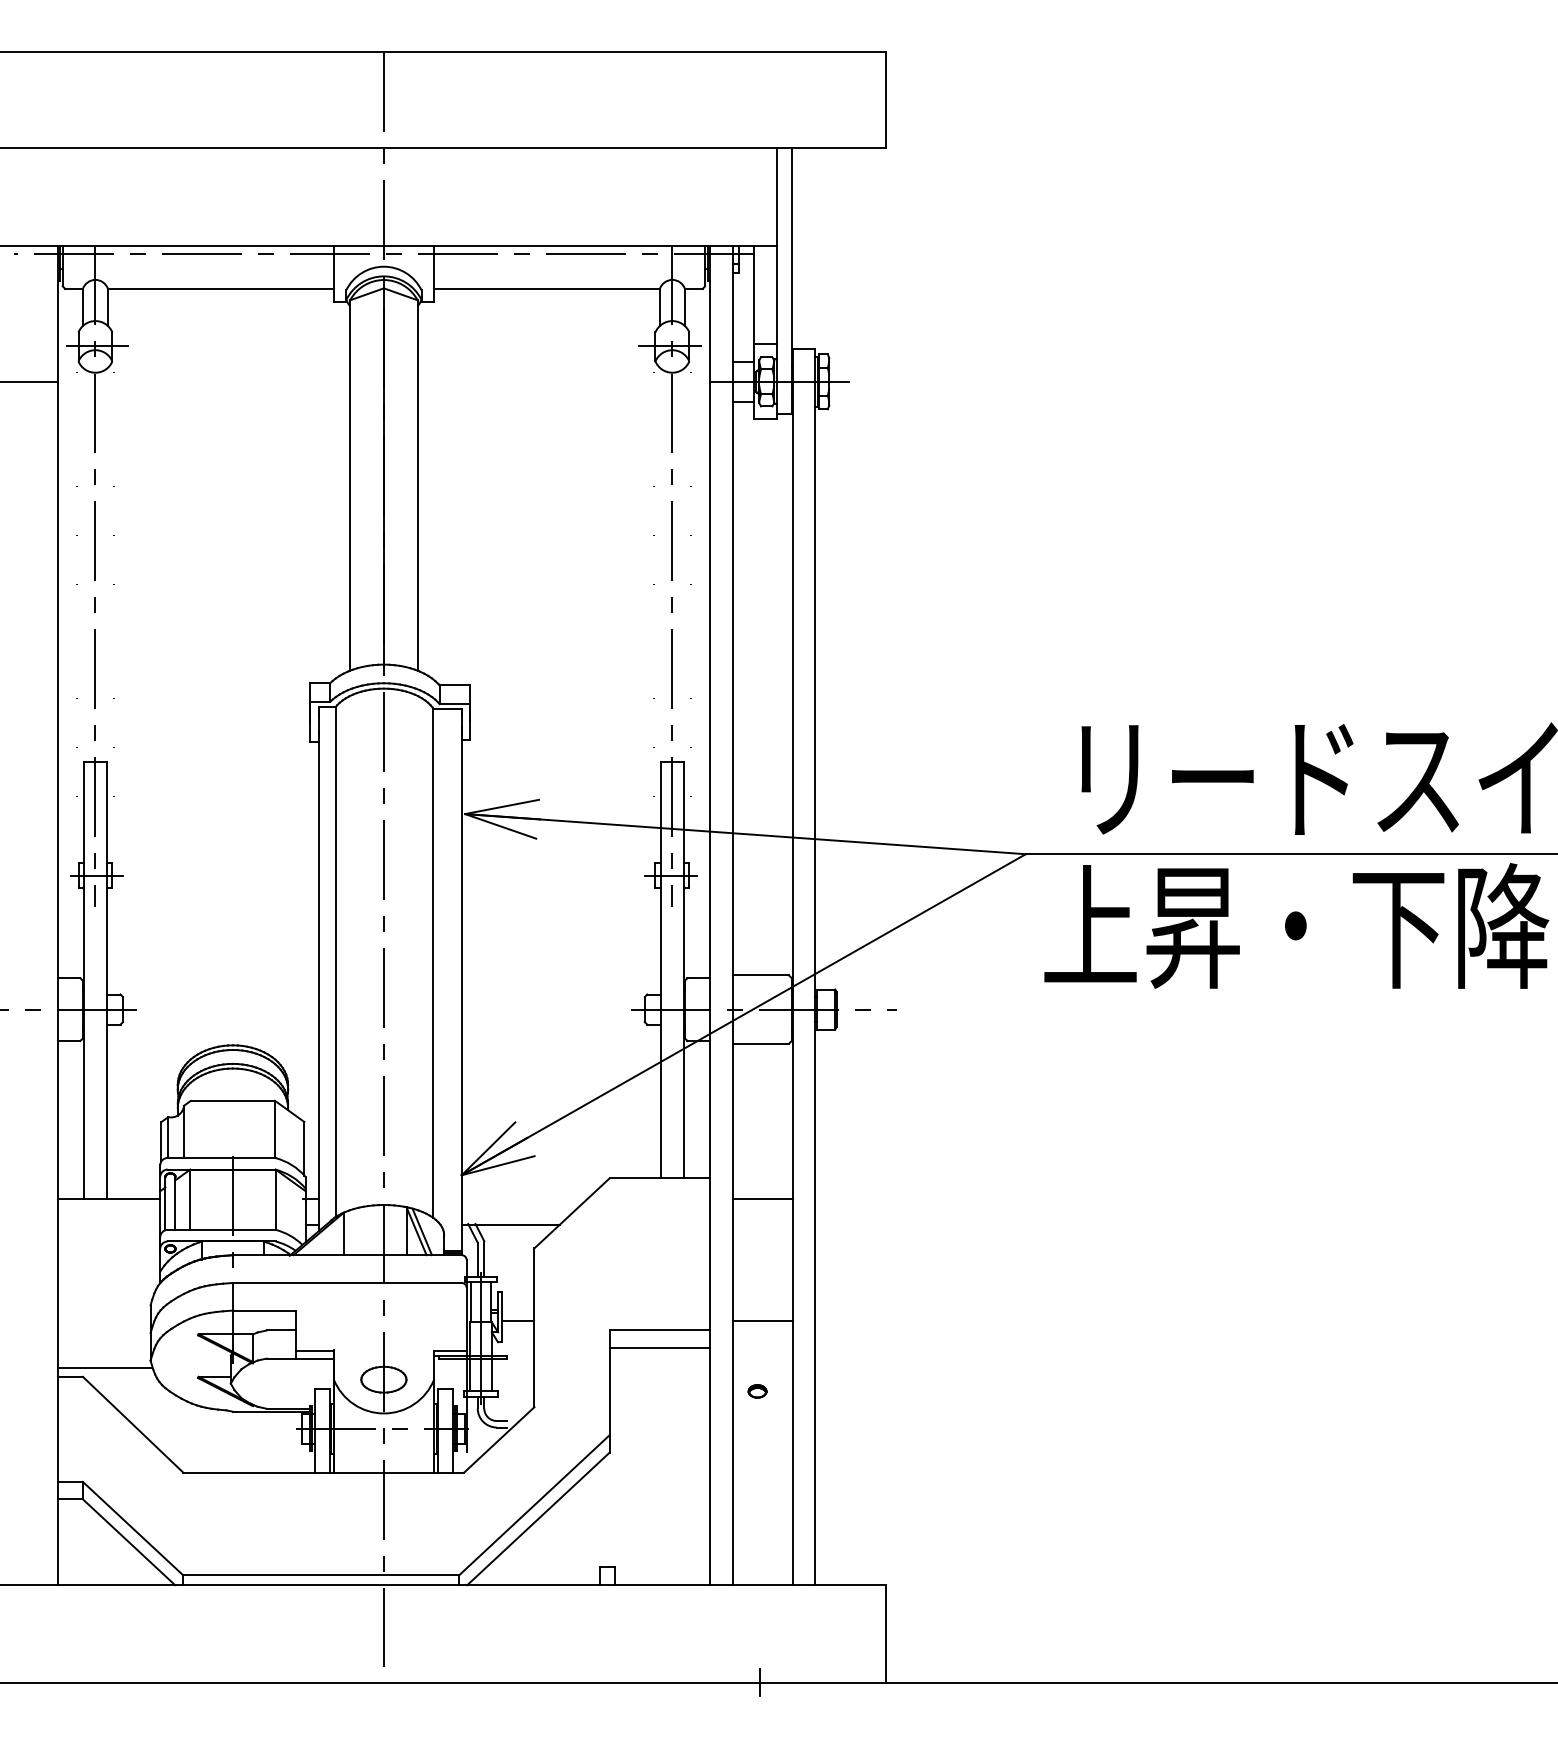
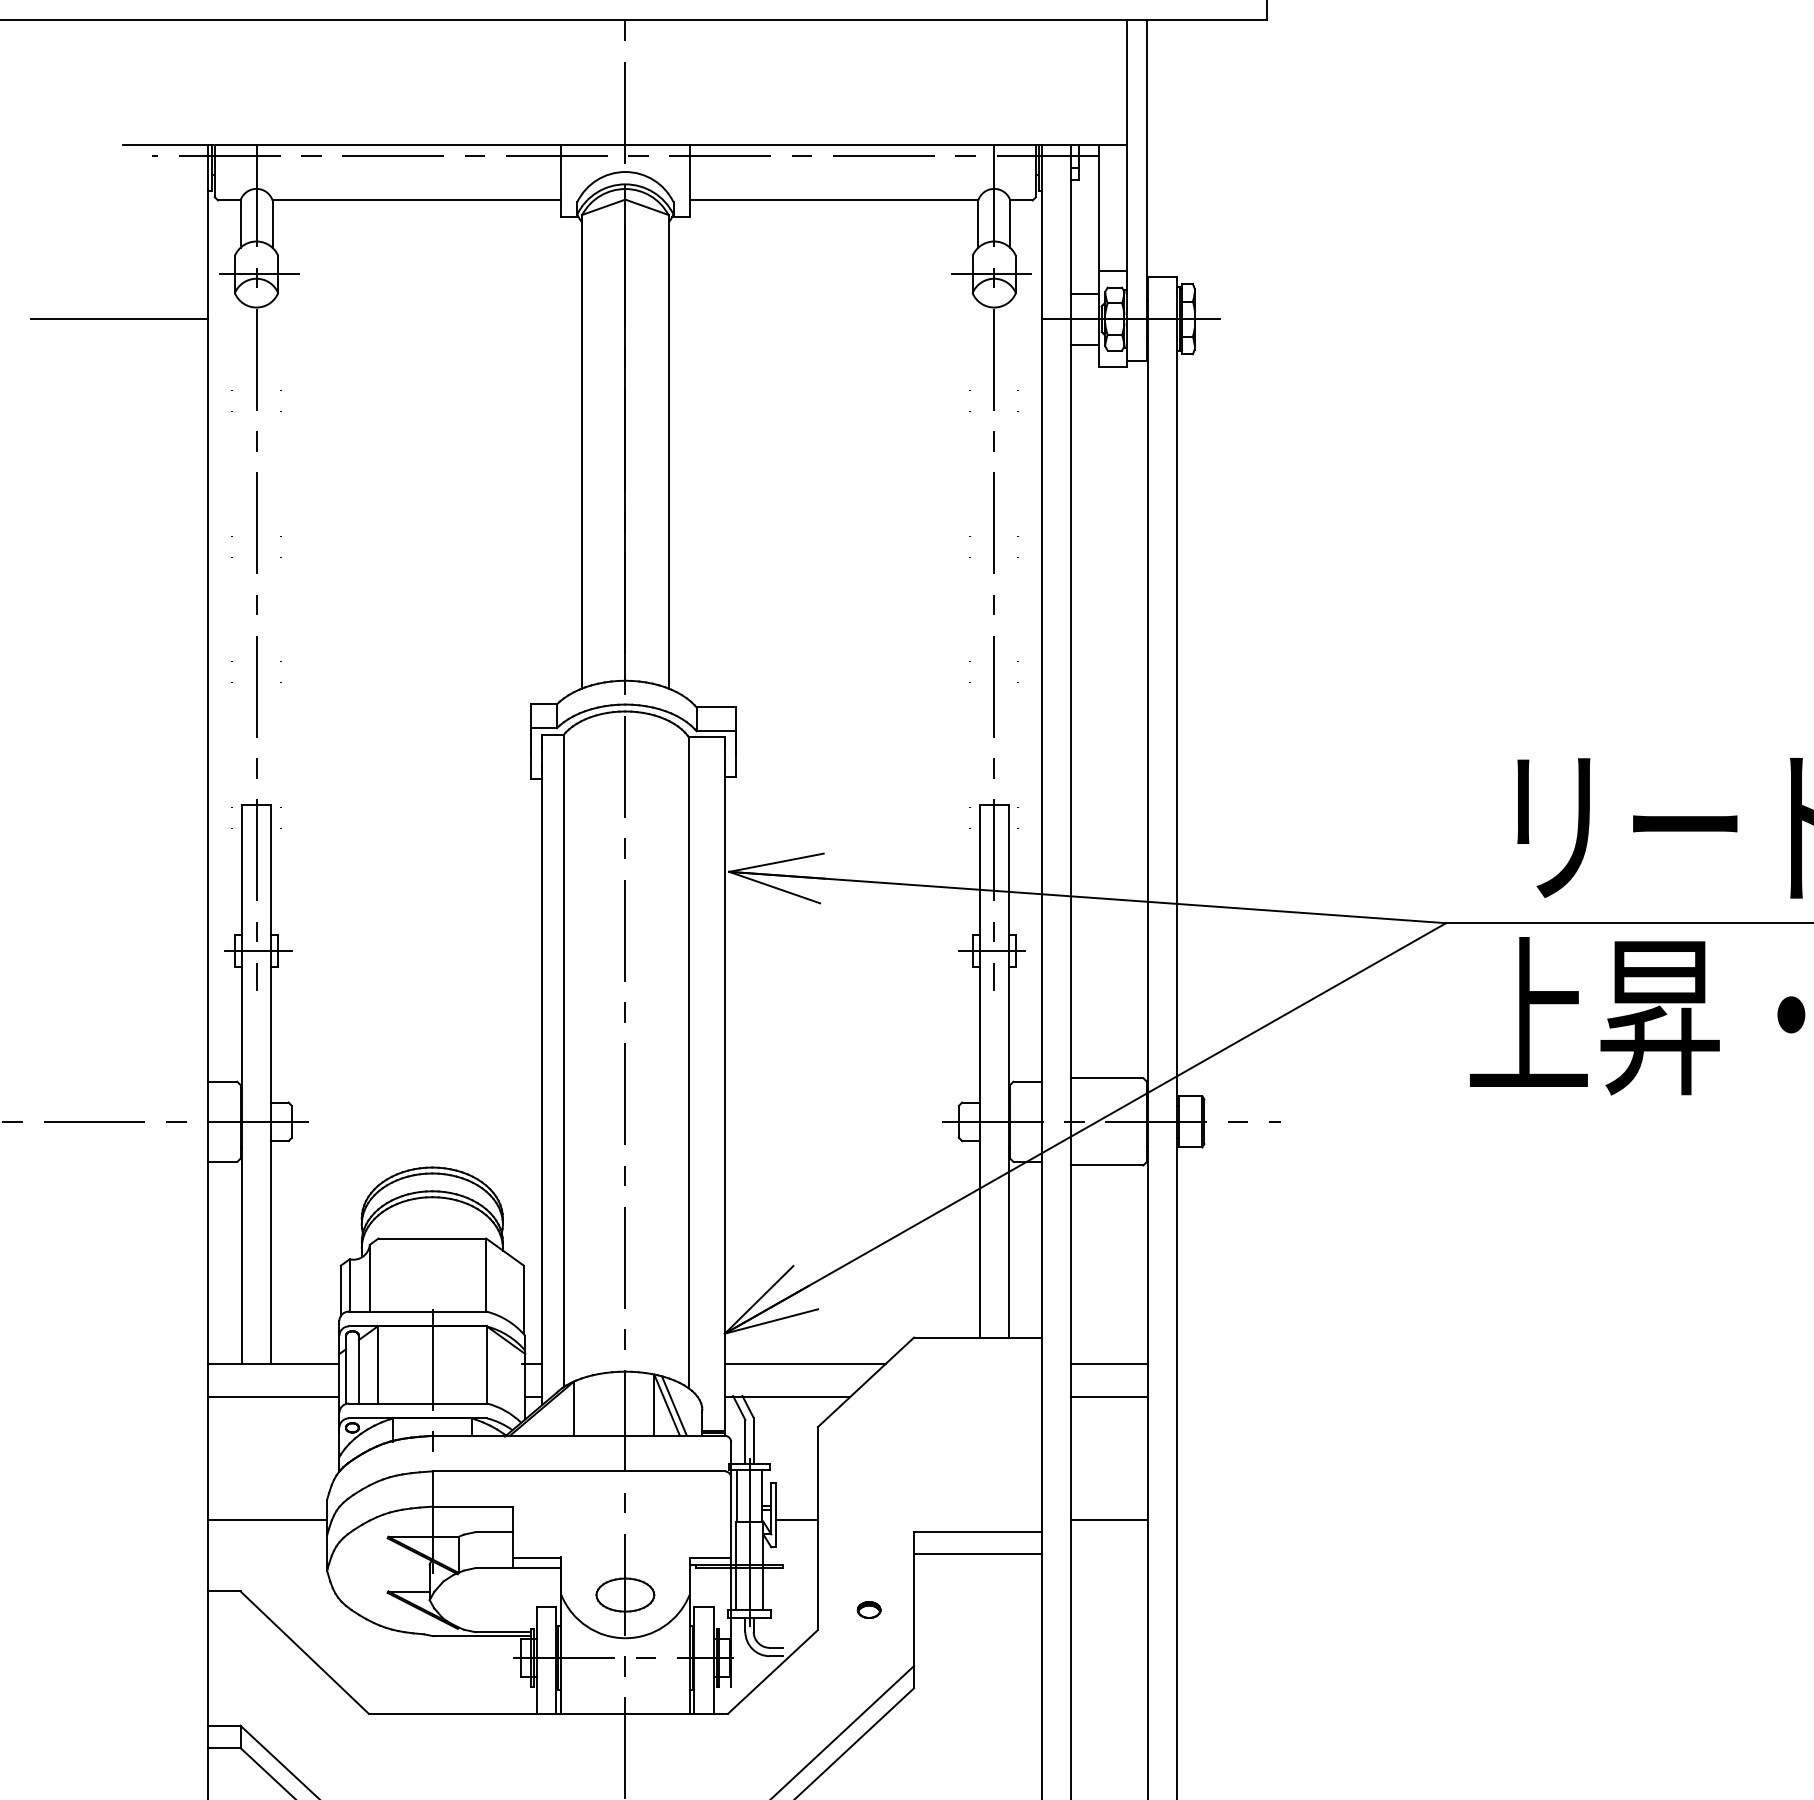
line: (524, 1199) -> (805, 1364), added
line: (108, 1224) -> (273, 1396), added
line: (762, 1224) -> (1109, 1396), added
line: (103, 1367) -> (266, 1519), moved
part: (757, 1391) -> (869, 1610), moved

